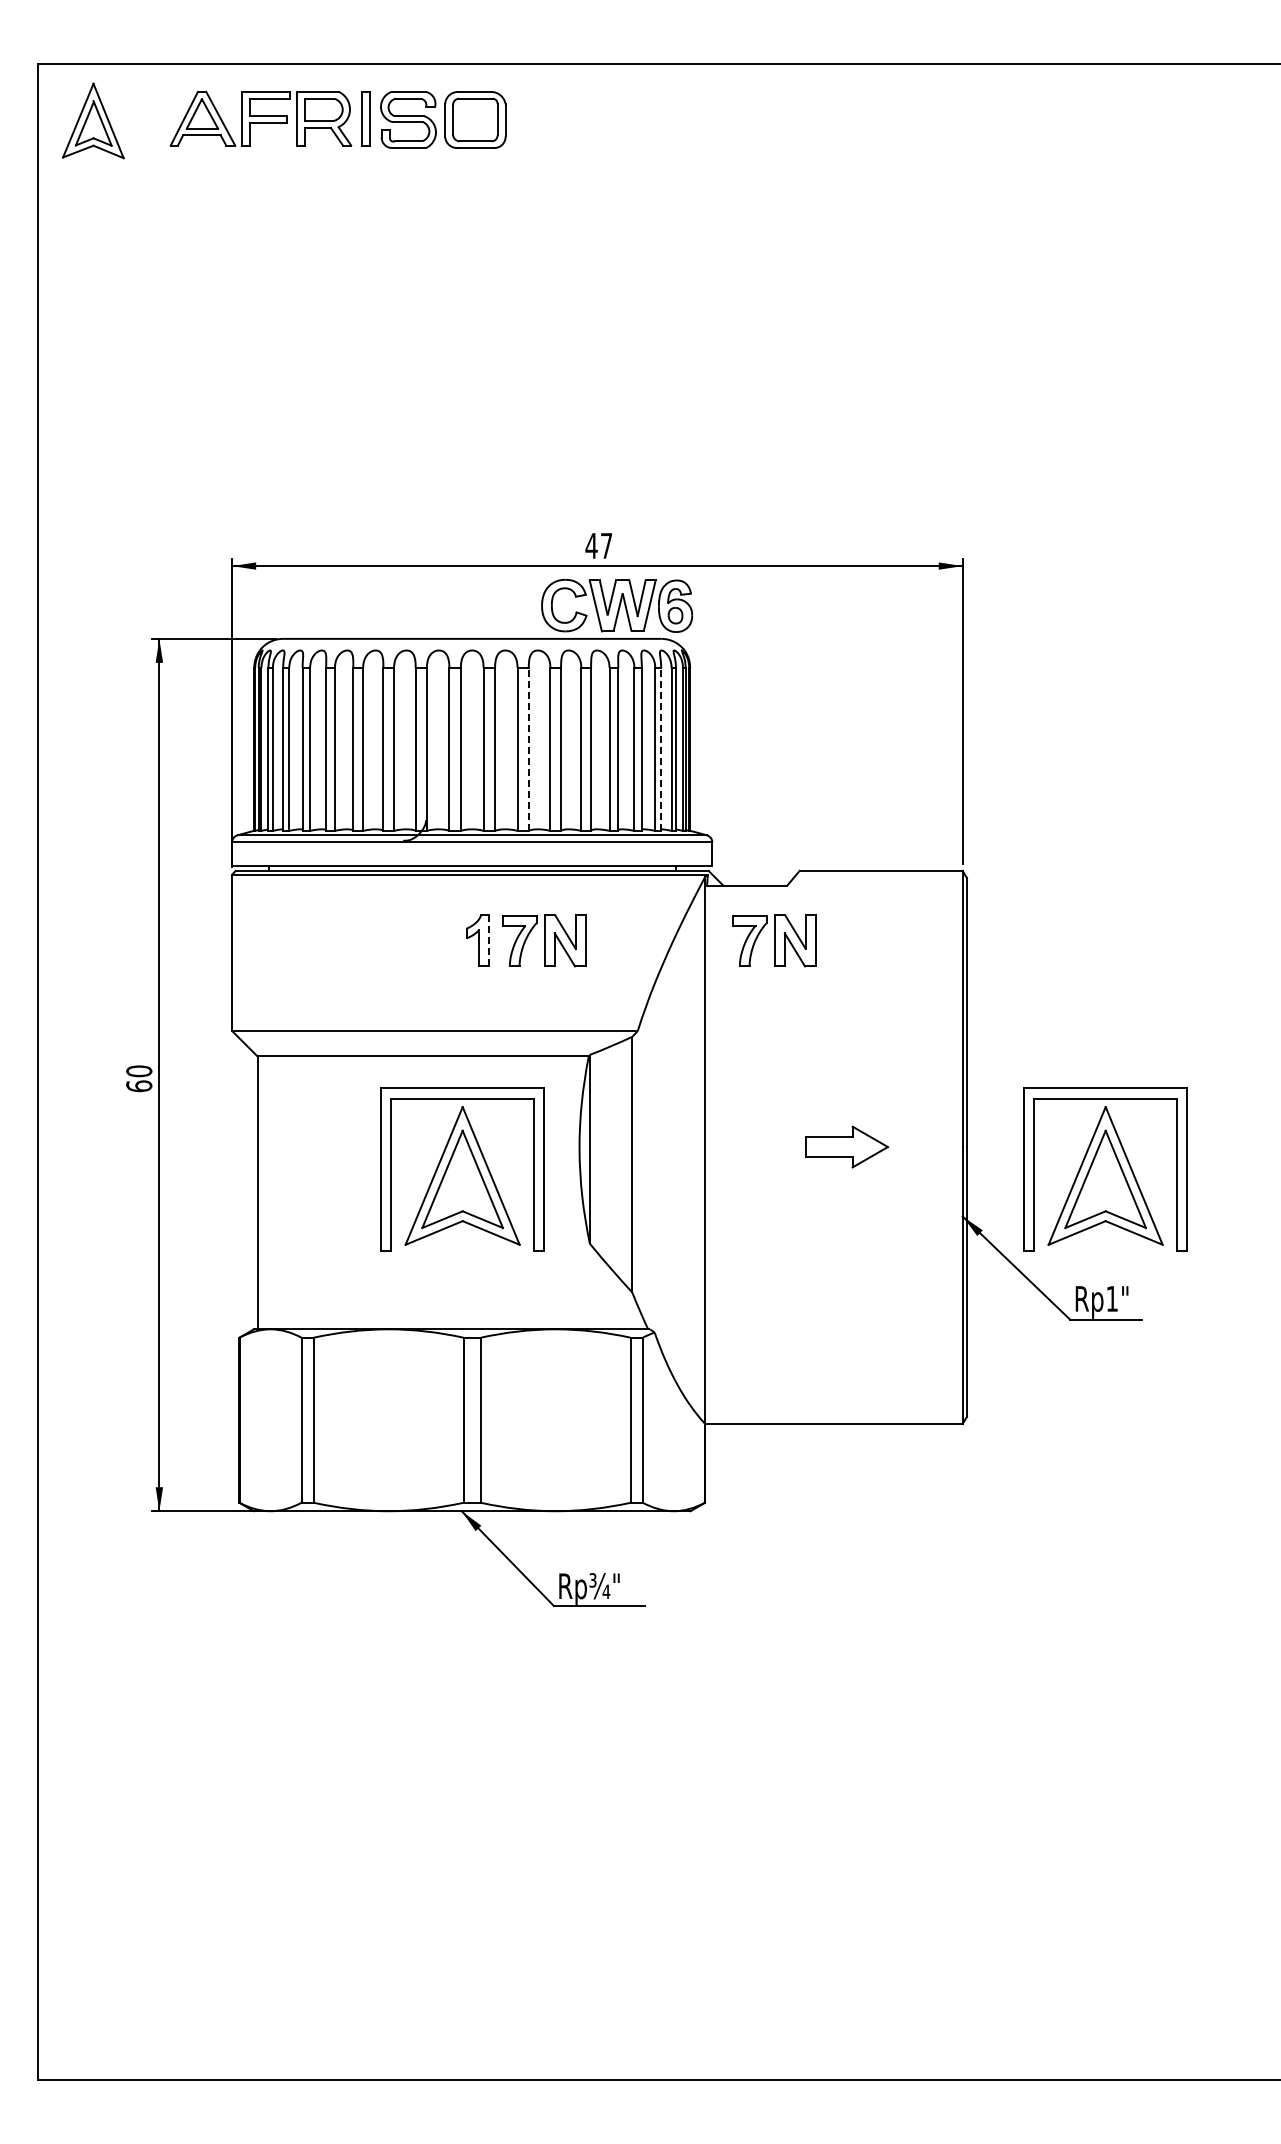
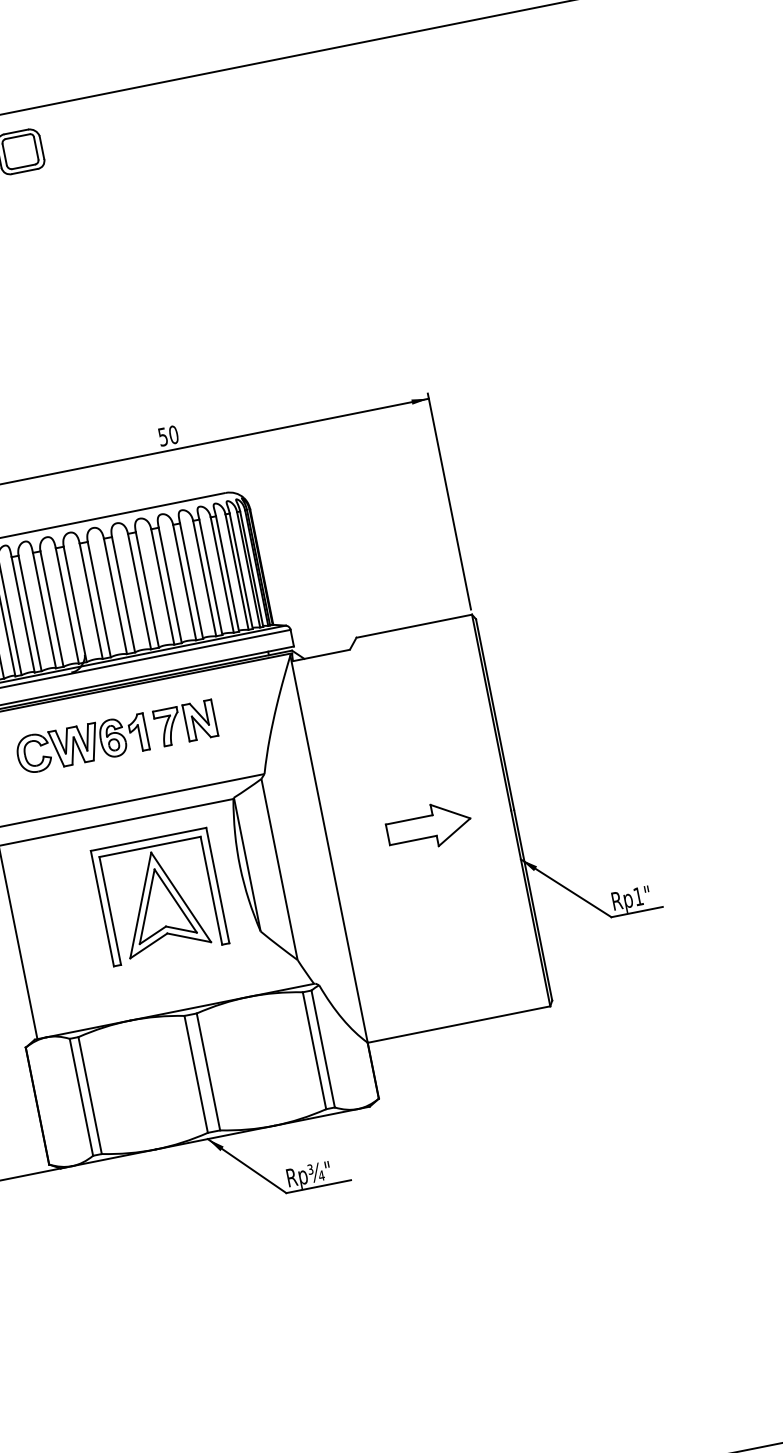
text: (598, 545) -> (167, 435), 47 -> 50
part: (617, 605) -> (71, 745), moved
line: (528, 748) -> (147, 589), dashed -> solid
line: (661, 748) -> (241, 570), dashed -> solid
part: (774, 940) -> (348, 690), removed
line: (488, 941) -> (146, 731), dashed -> solid
part: (847, 1146) -> (429, 826), size x1.43
part: (1105, 1169) -> (615, 805), removed

